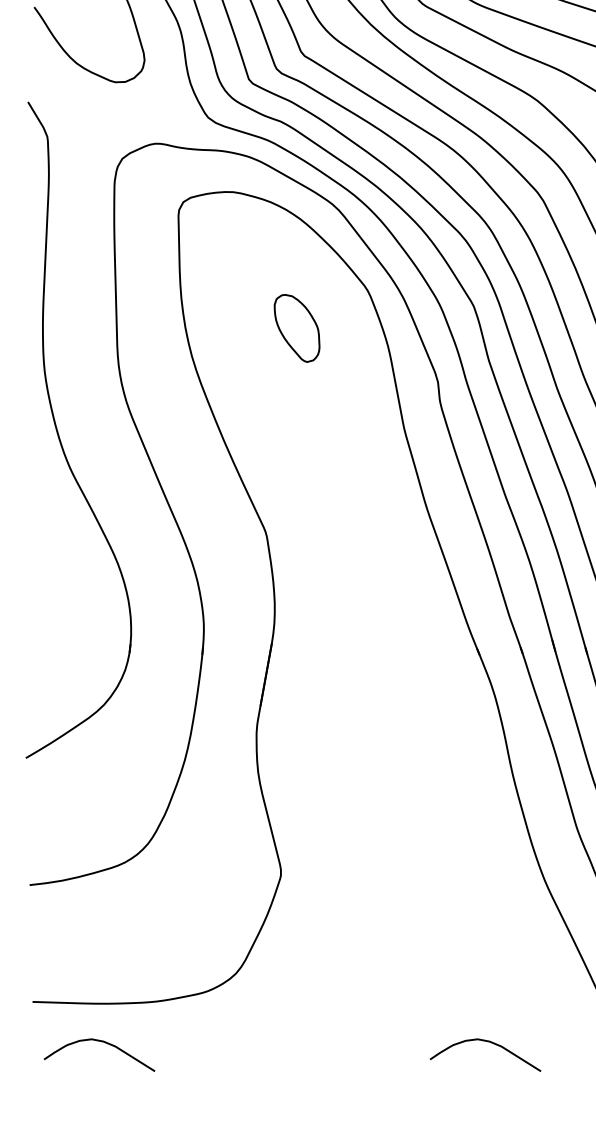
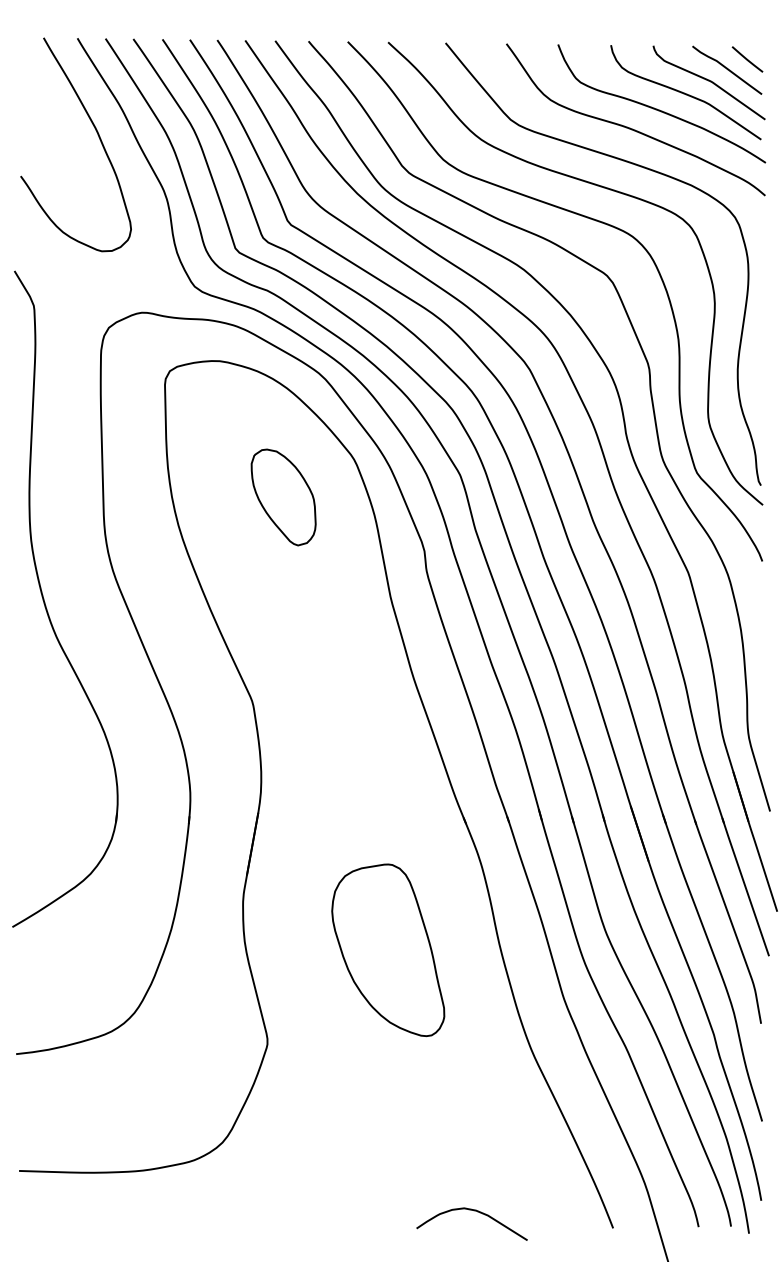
part: (296, 328) -> (283, 497), size x1.43
part: (401, 781) -> (388, 950), added
curve: (101, 1042) -> (88, 1211), removed

